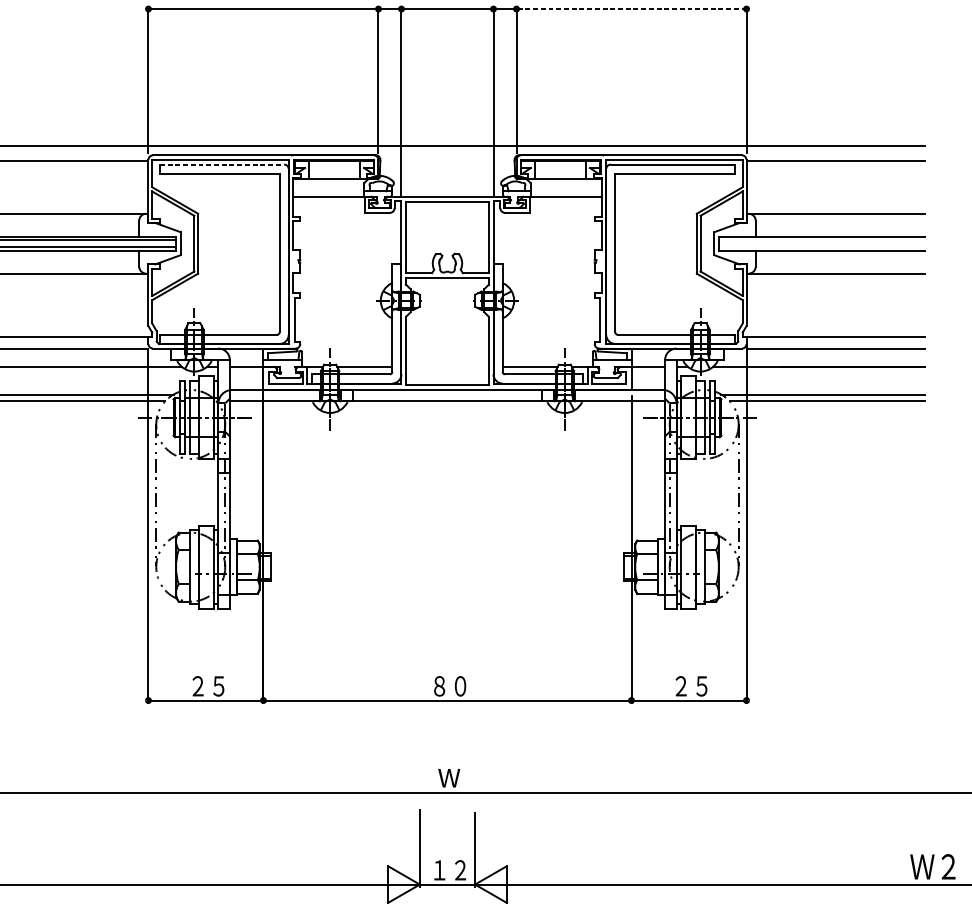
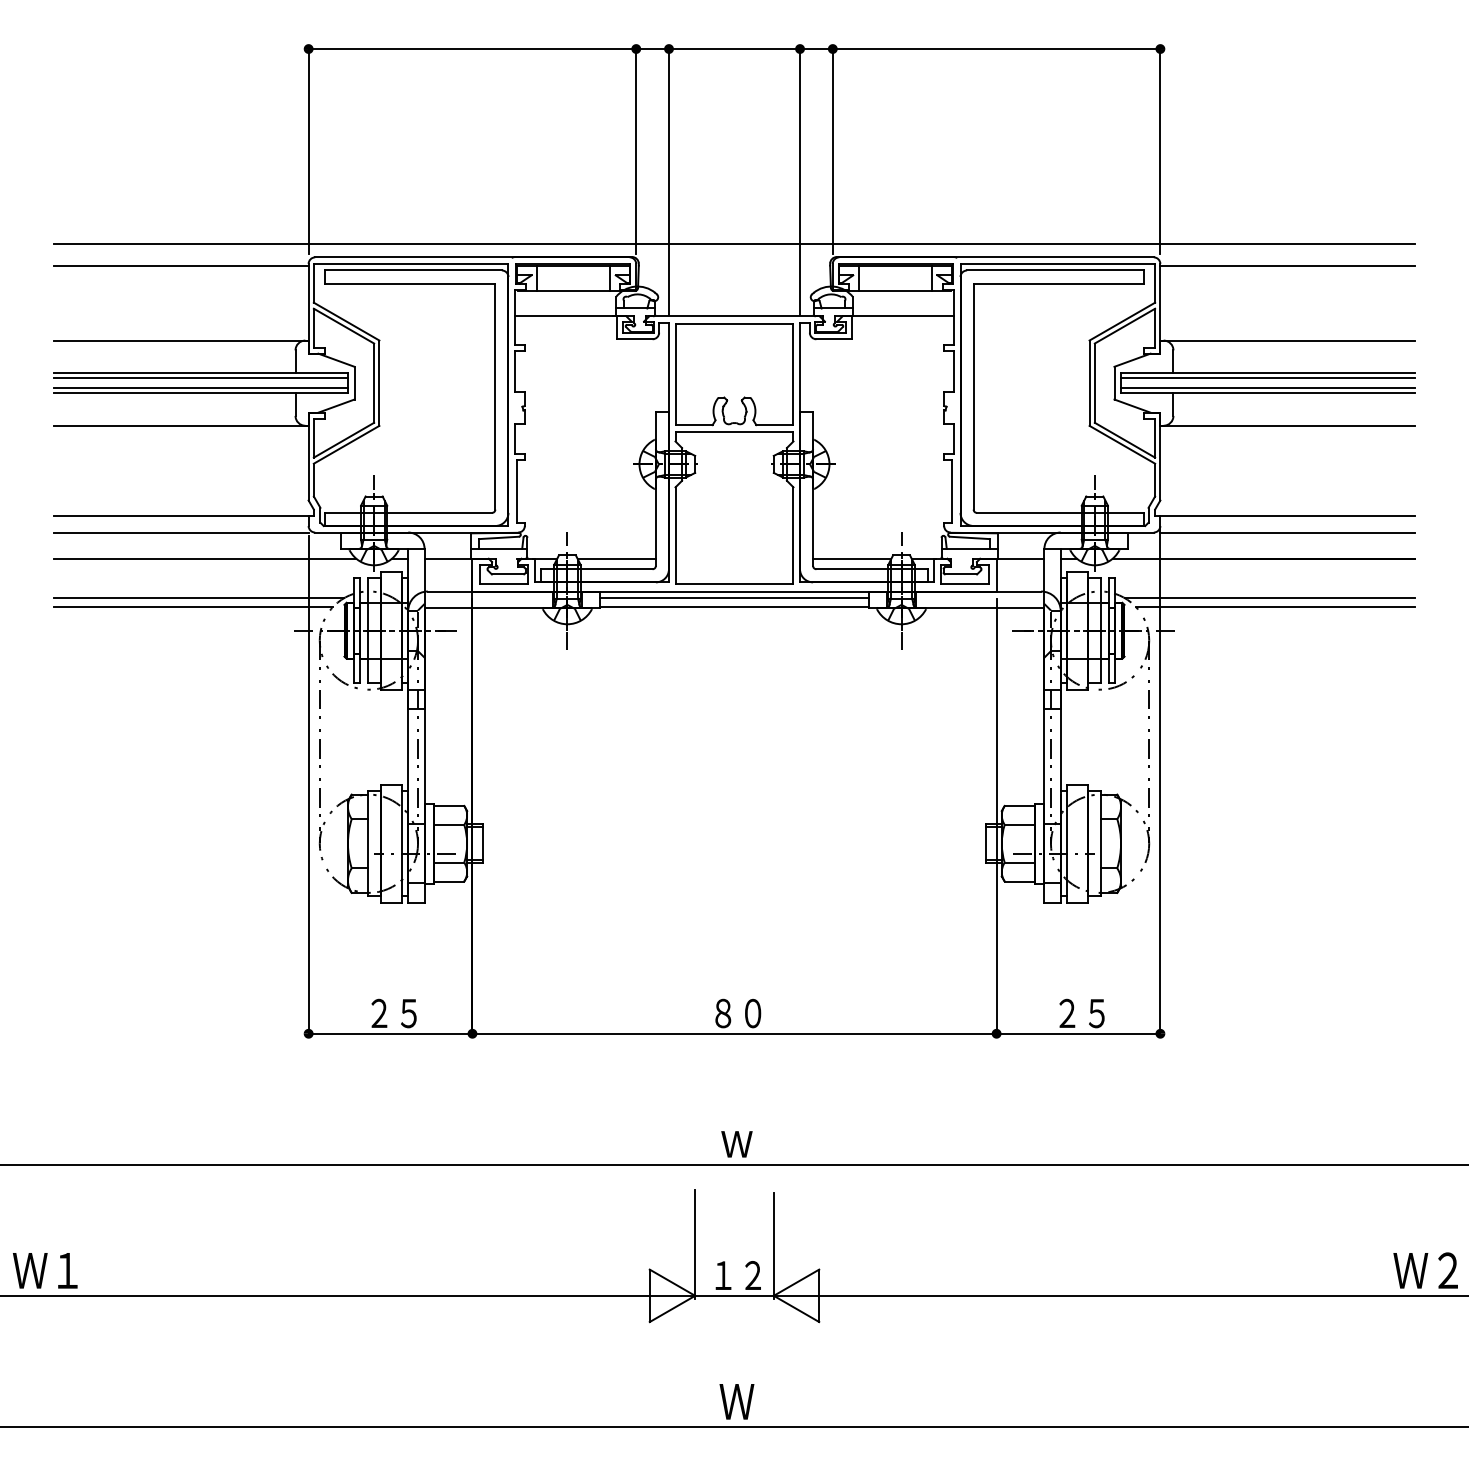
line: (631, 9) -> (996, 49), dashed -> solid
line: (222, 164) -> (413, 270), dashed -> solid
line: (821, 239) -> (1267, 377), added
line: (821, 247) -> (1267, 388), added
line: (447, 394) -> (734, 598), added

